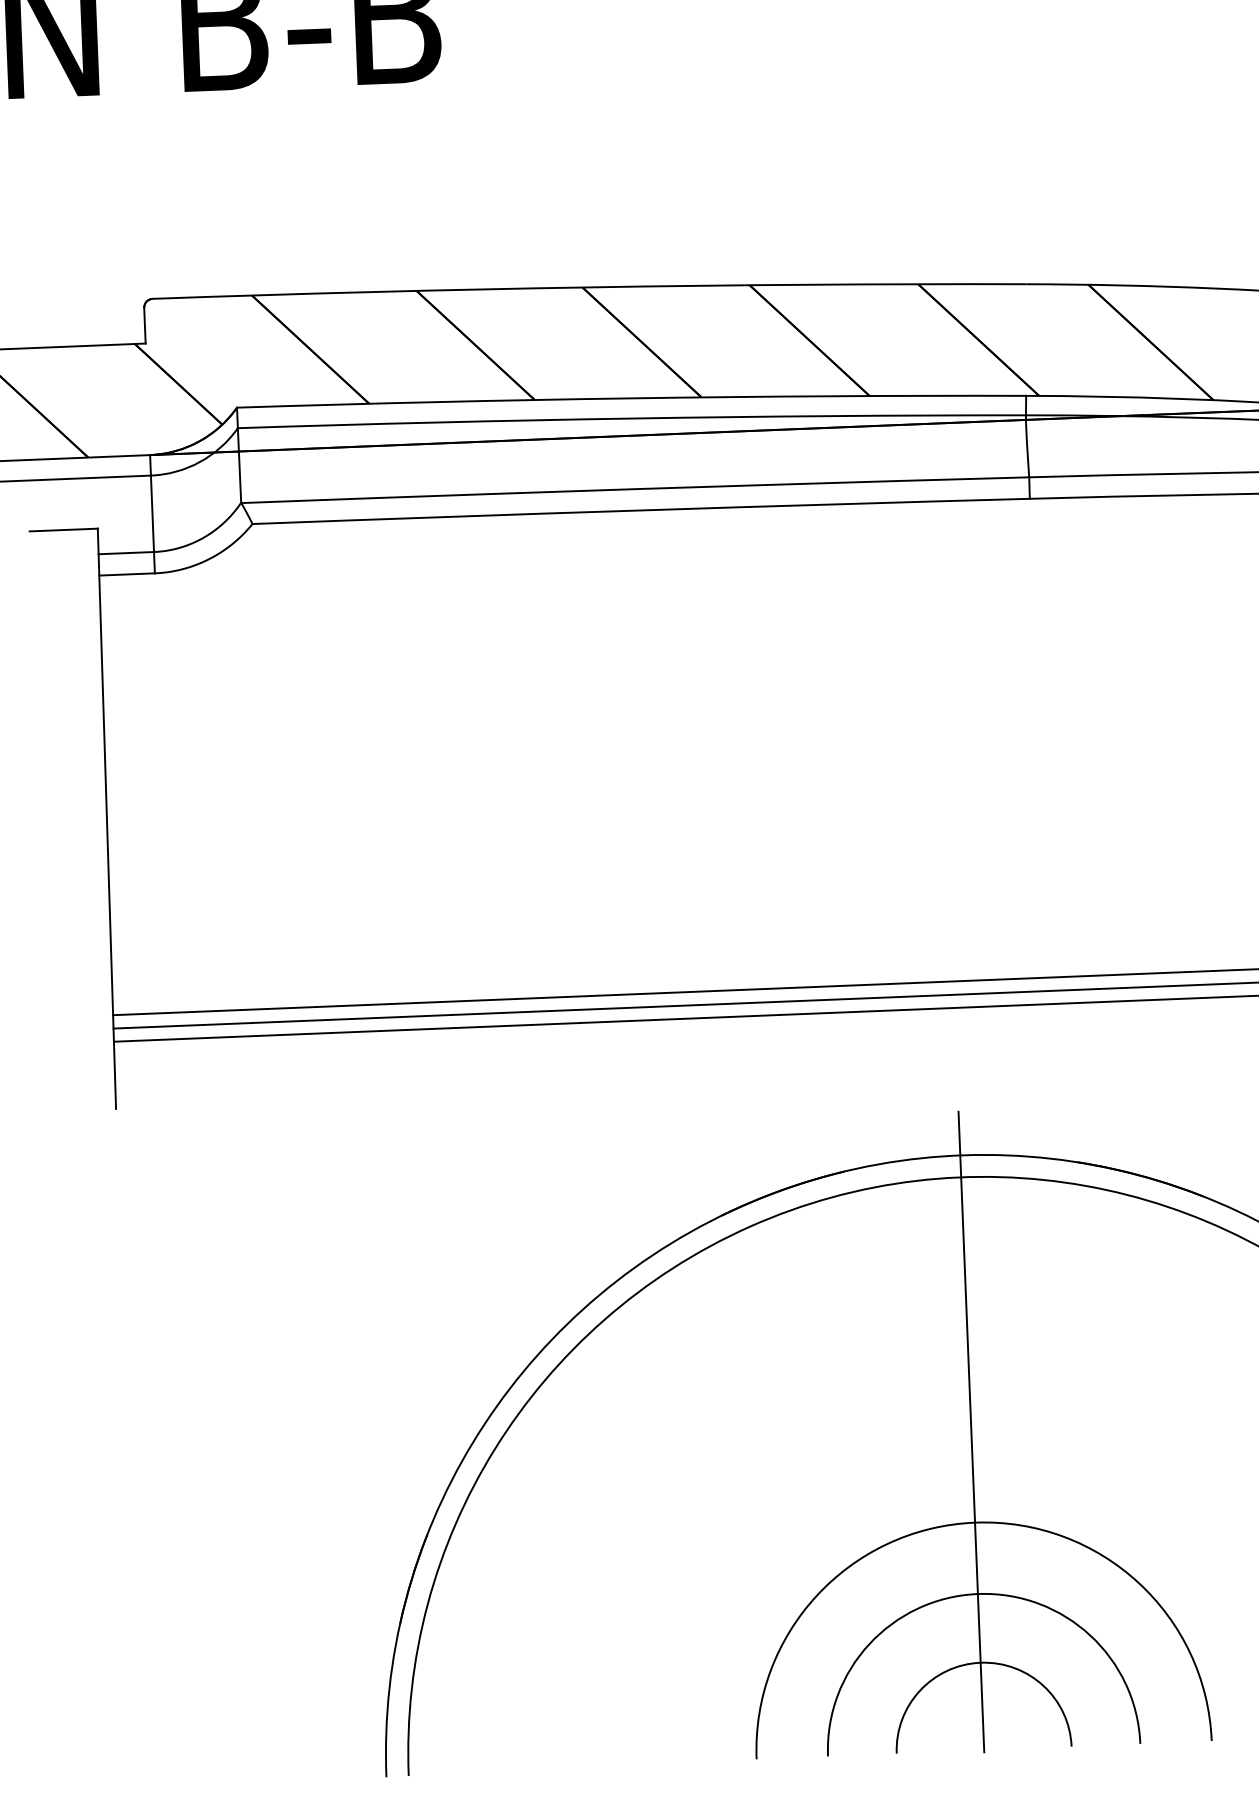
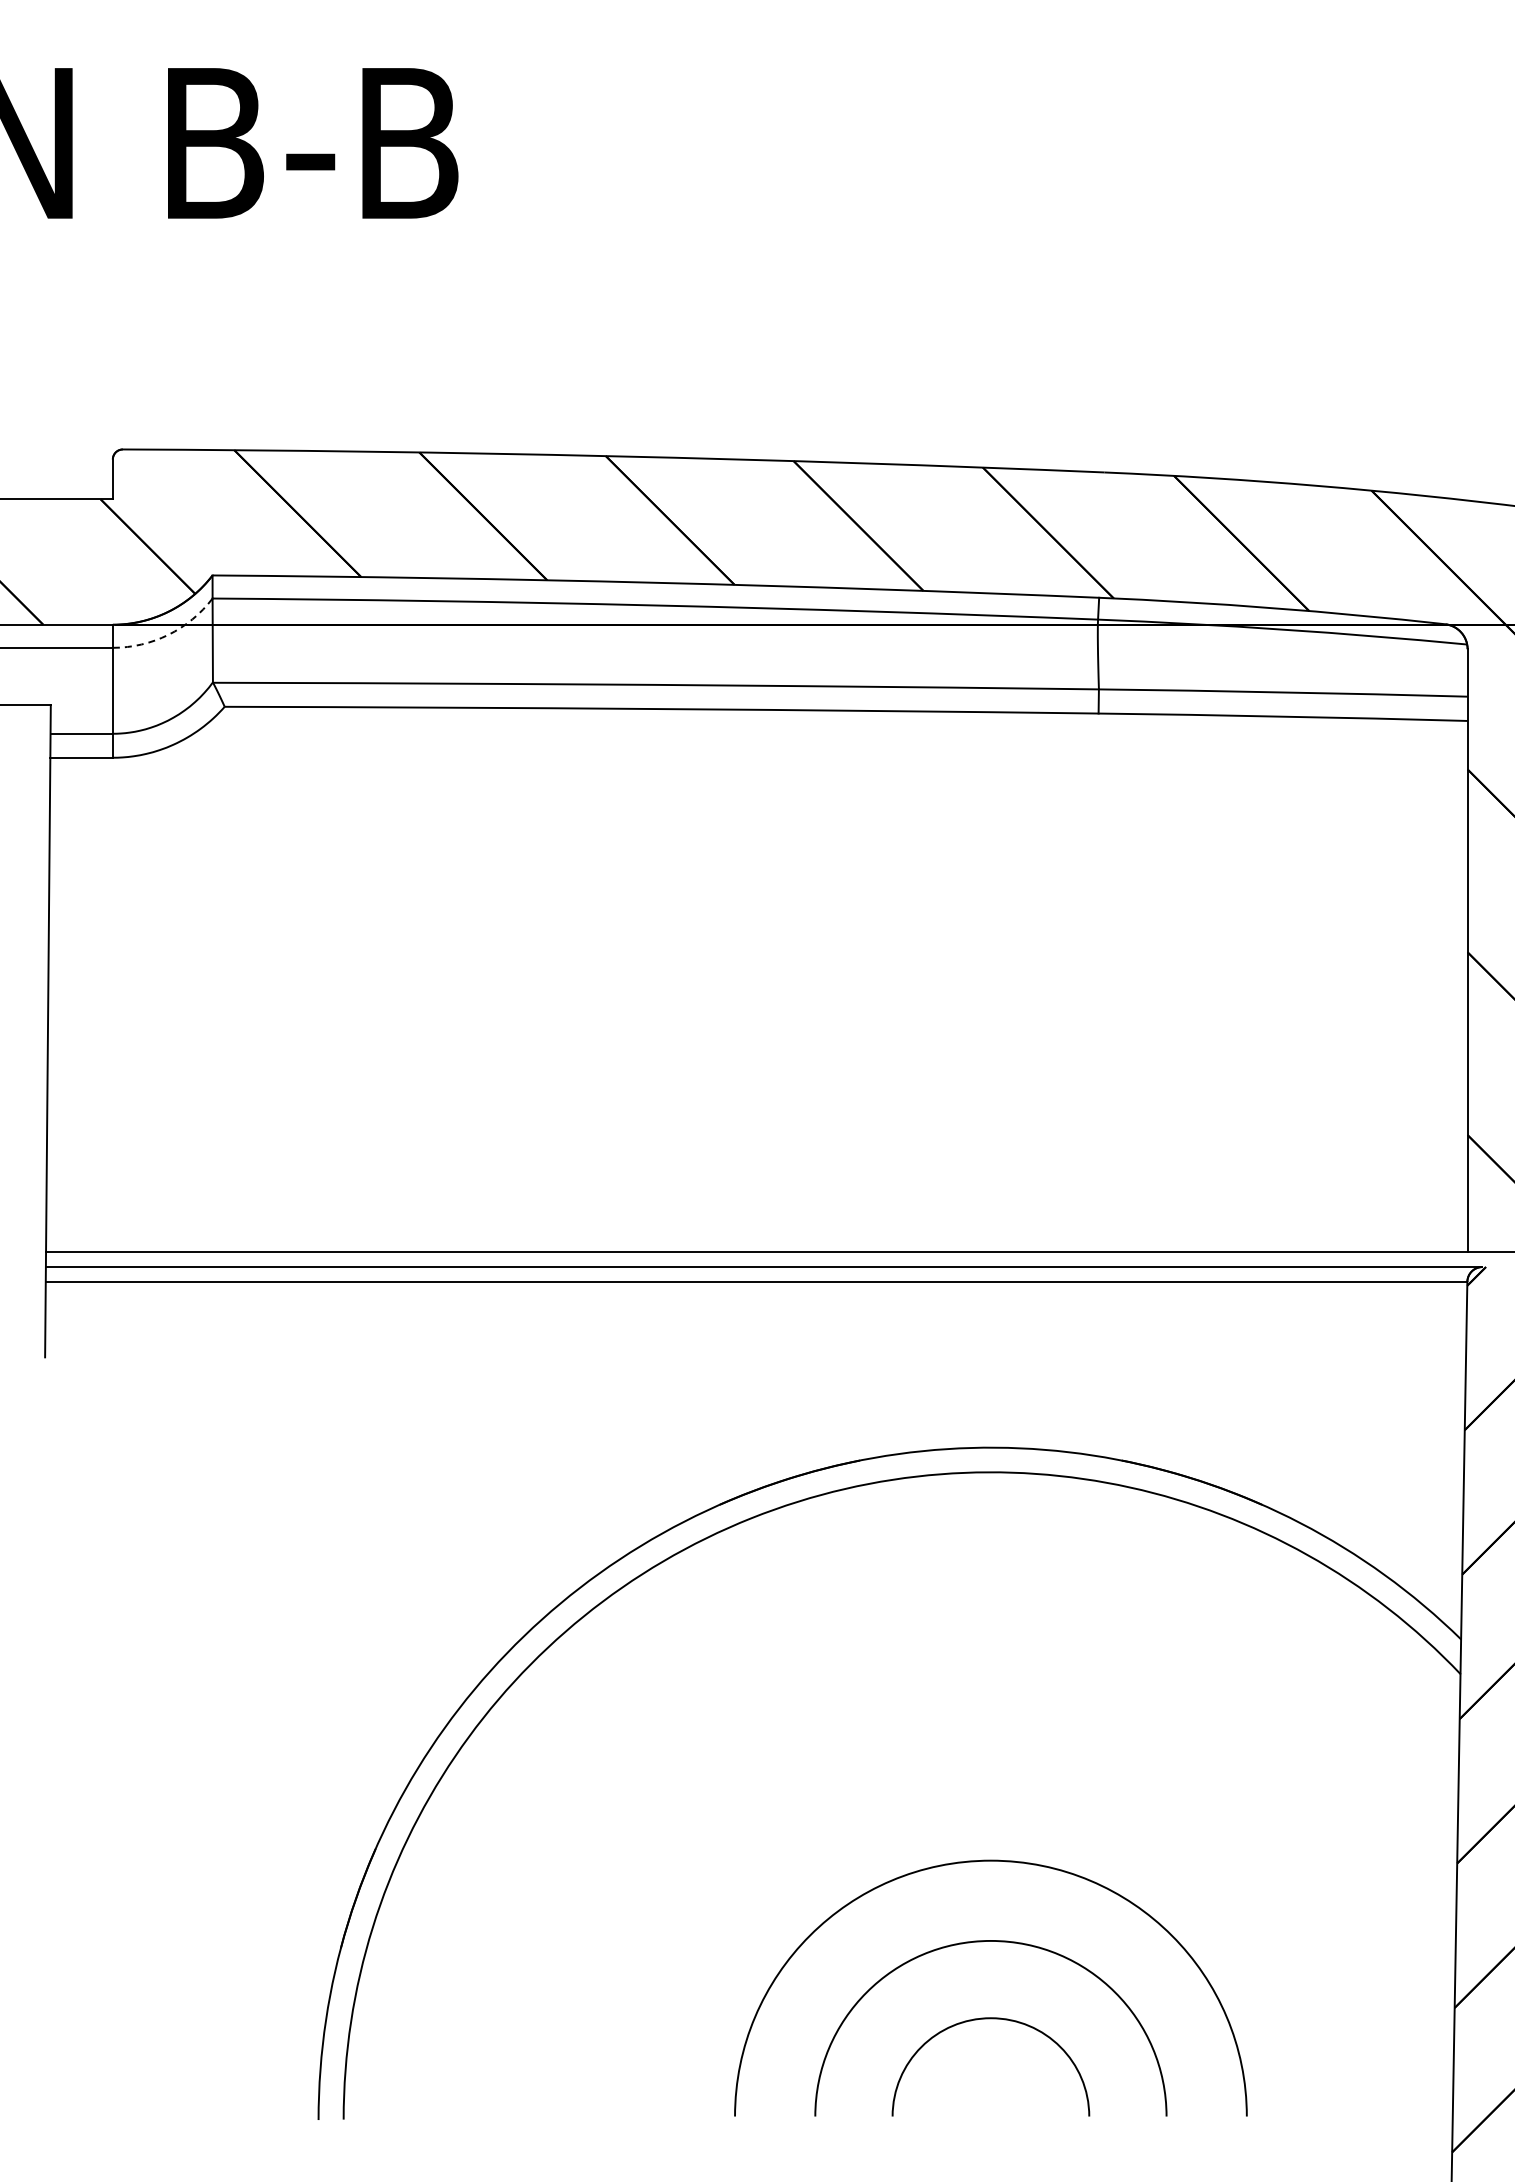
arc: (199, 461) -> (168, 634), solid -> dashed
line: (970, 1431) -> (990, 1758), removed

